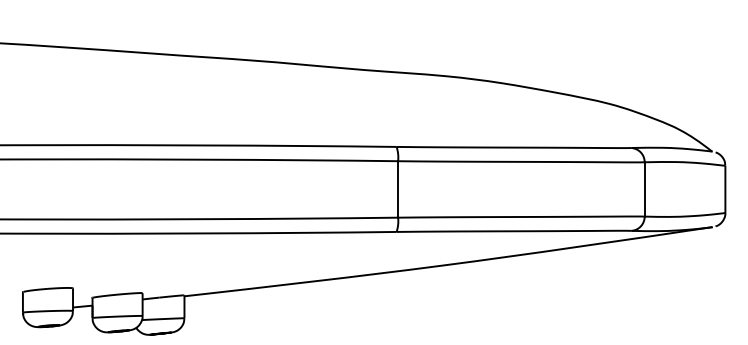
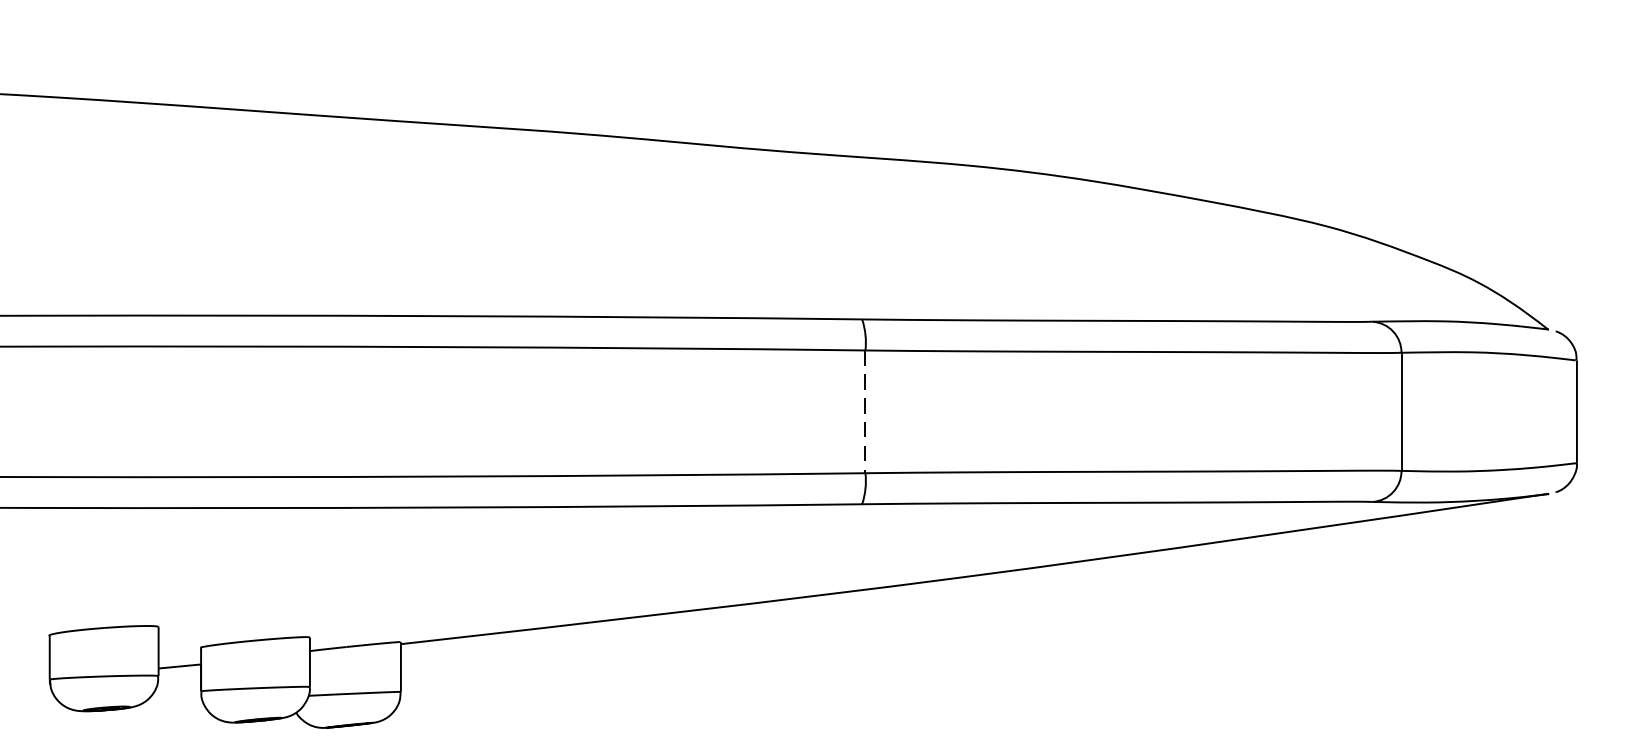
line: (398, 189) -> (866, 411), solid -> dashed

